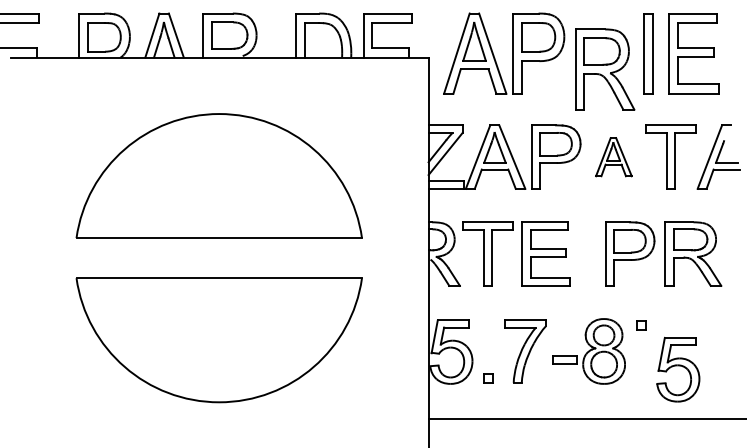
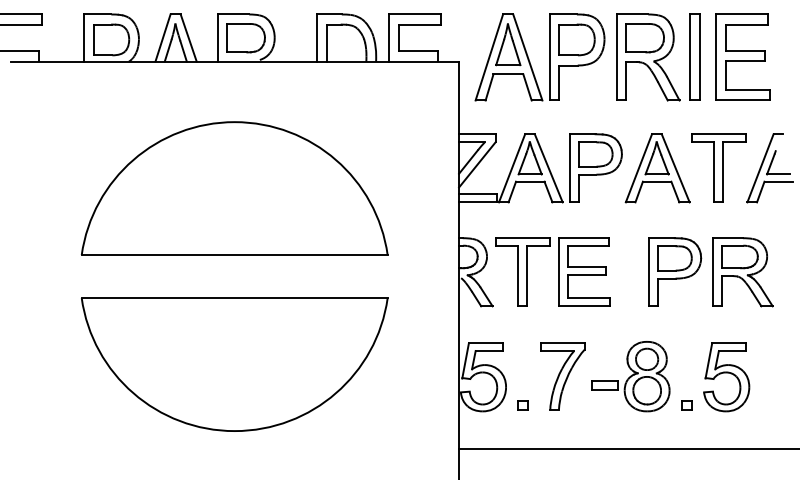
part: (605, 69) -> (648, 57), moved
part: (613, 157) -> (657, 168), size x1.67
part: (640, 325) -> (686, 405), moved
part: (678, 370) -> (726, 377), moved

